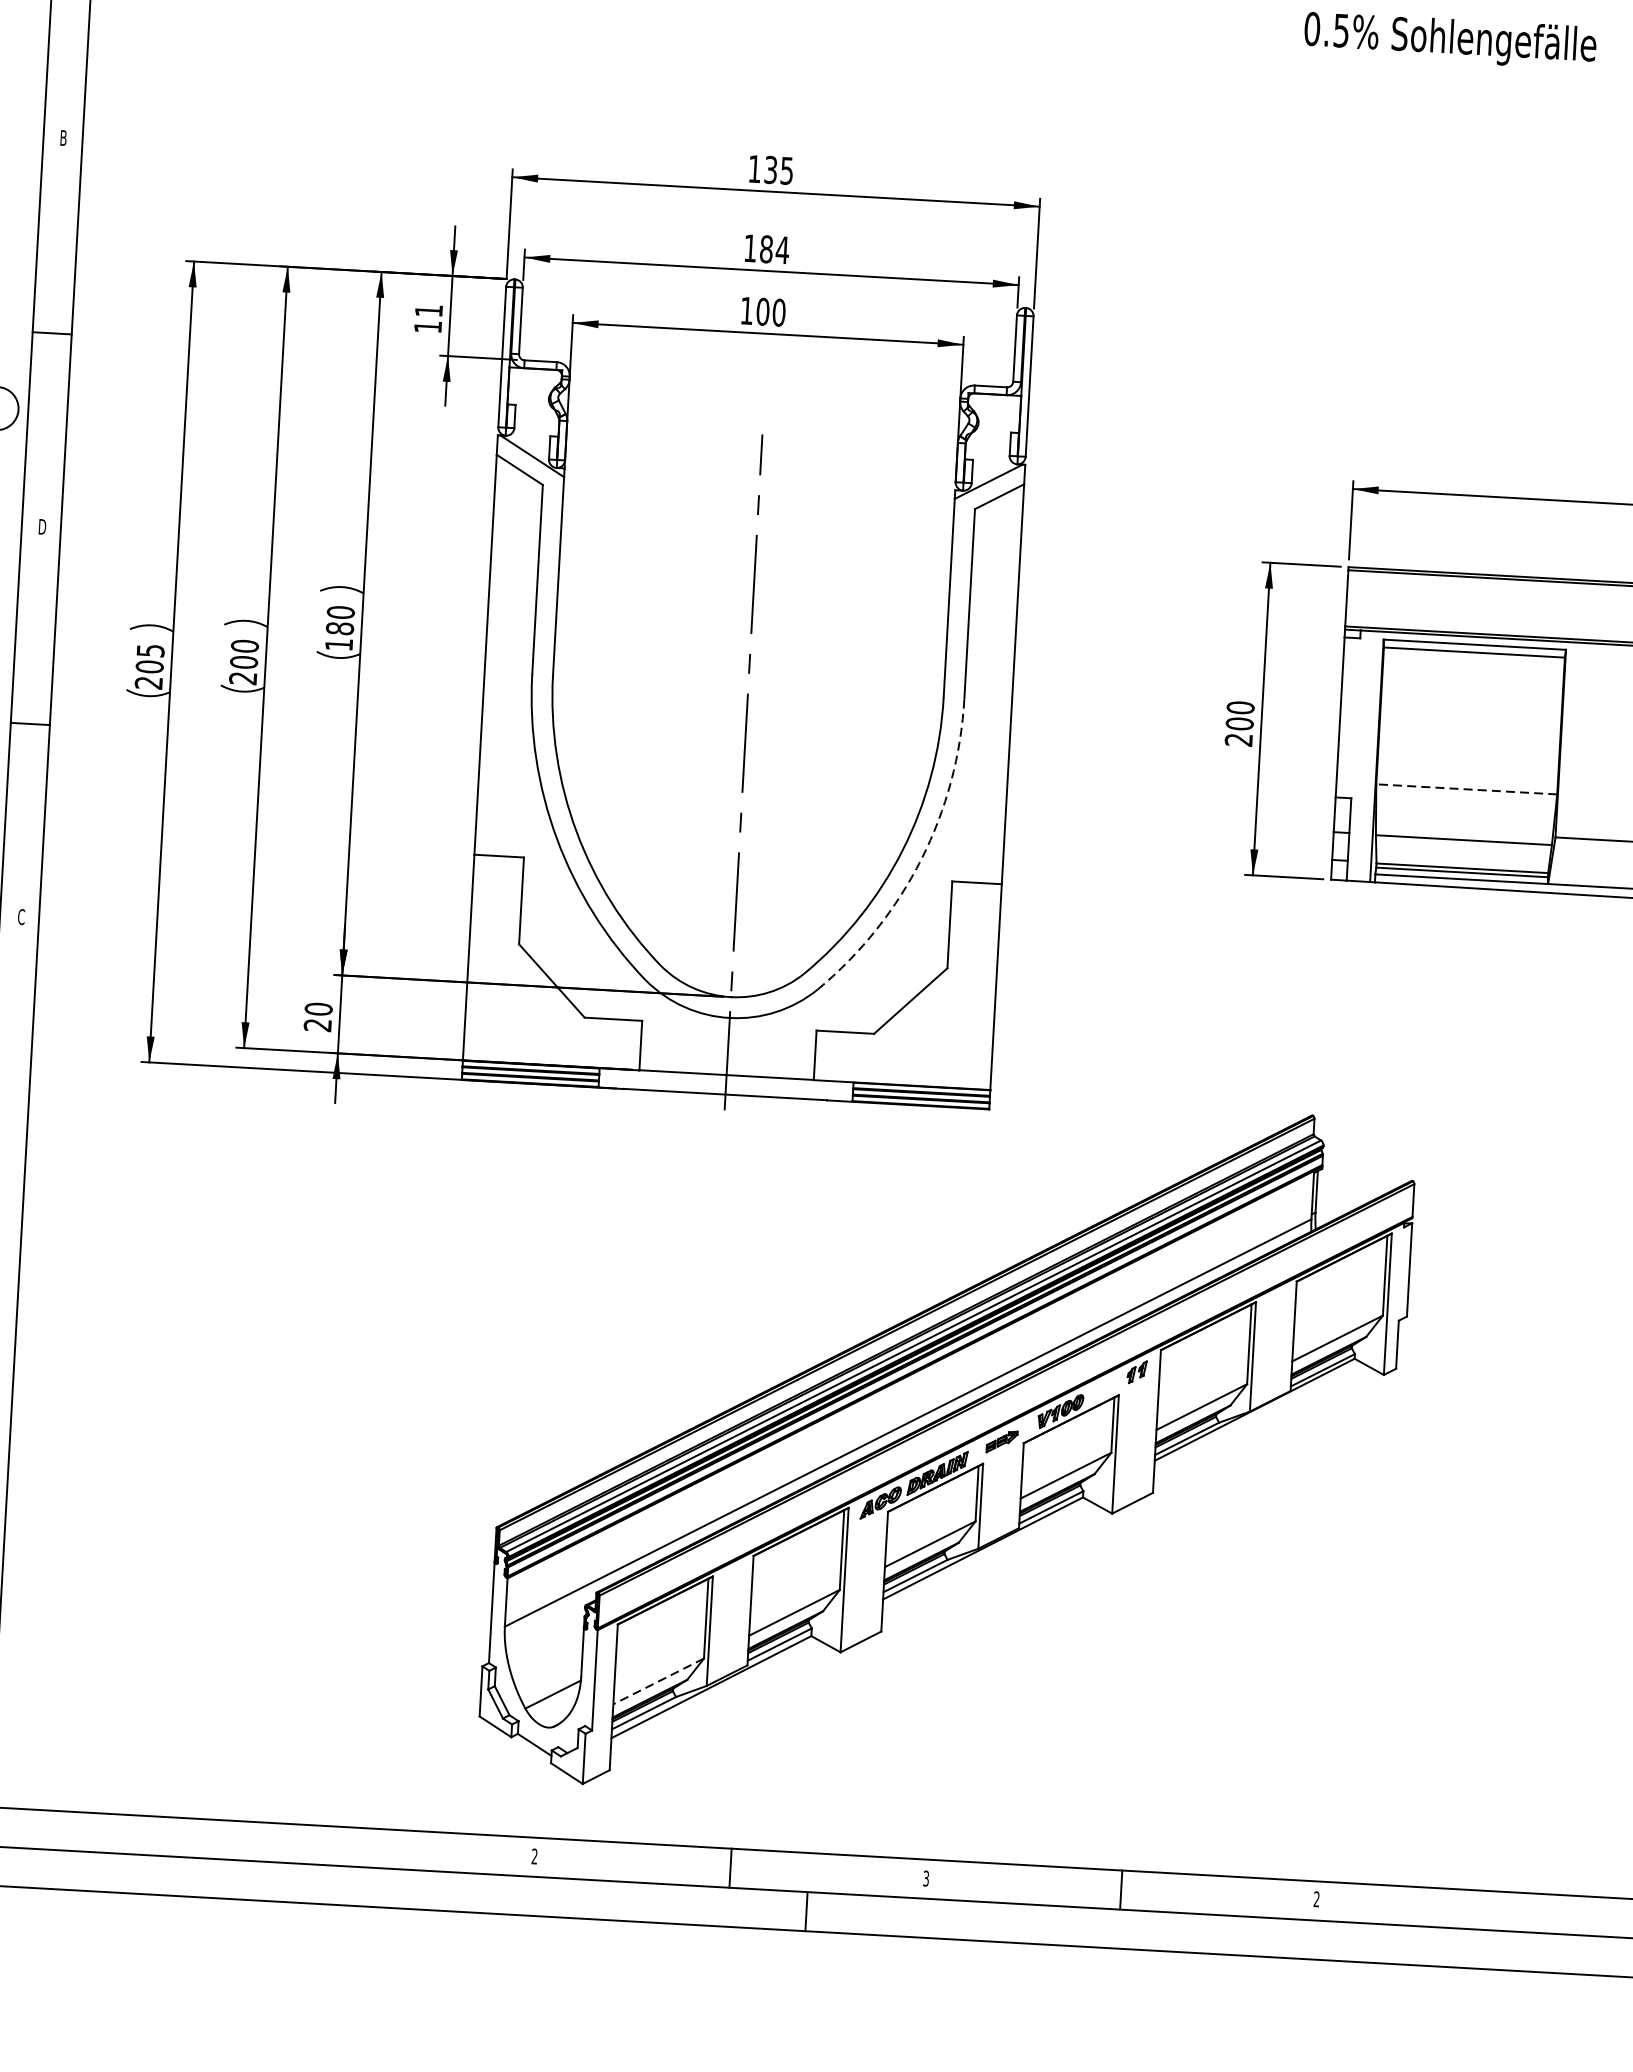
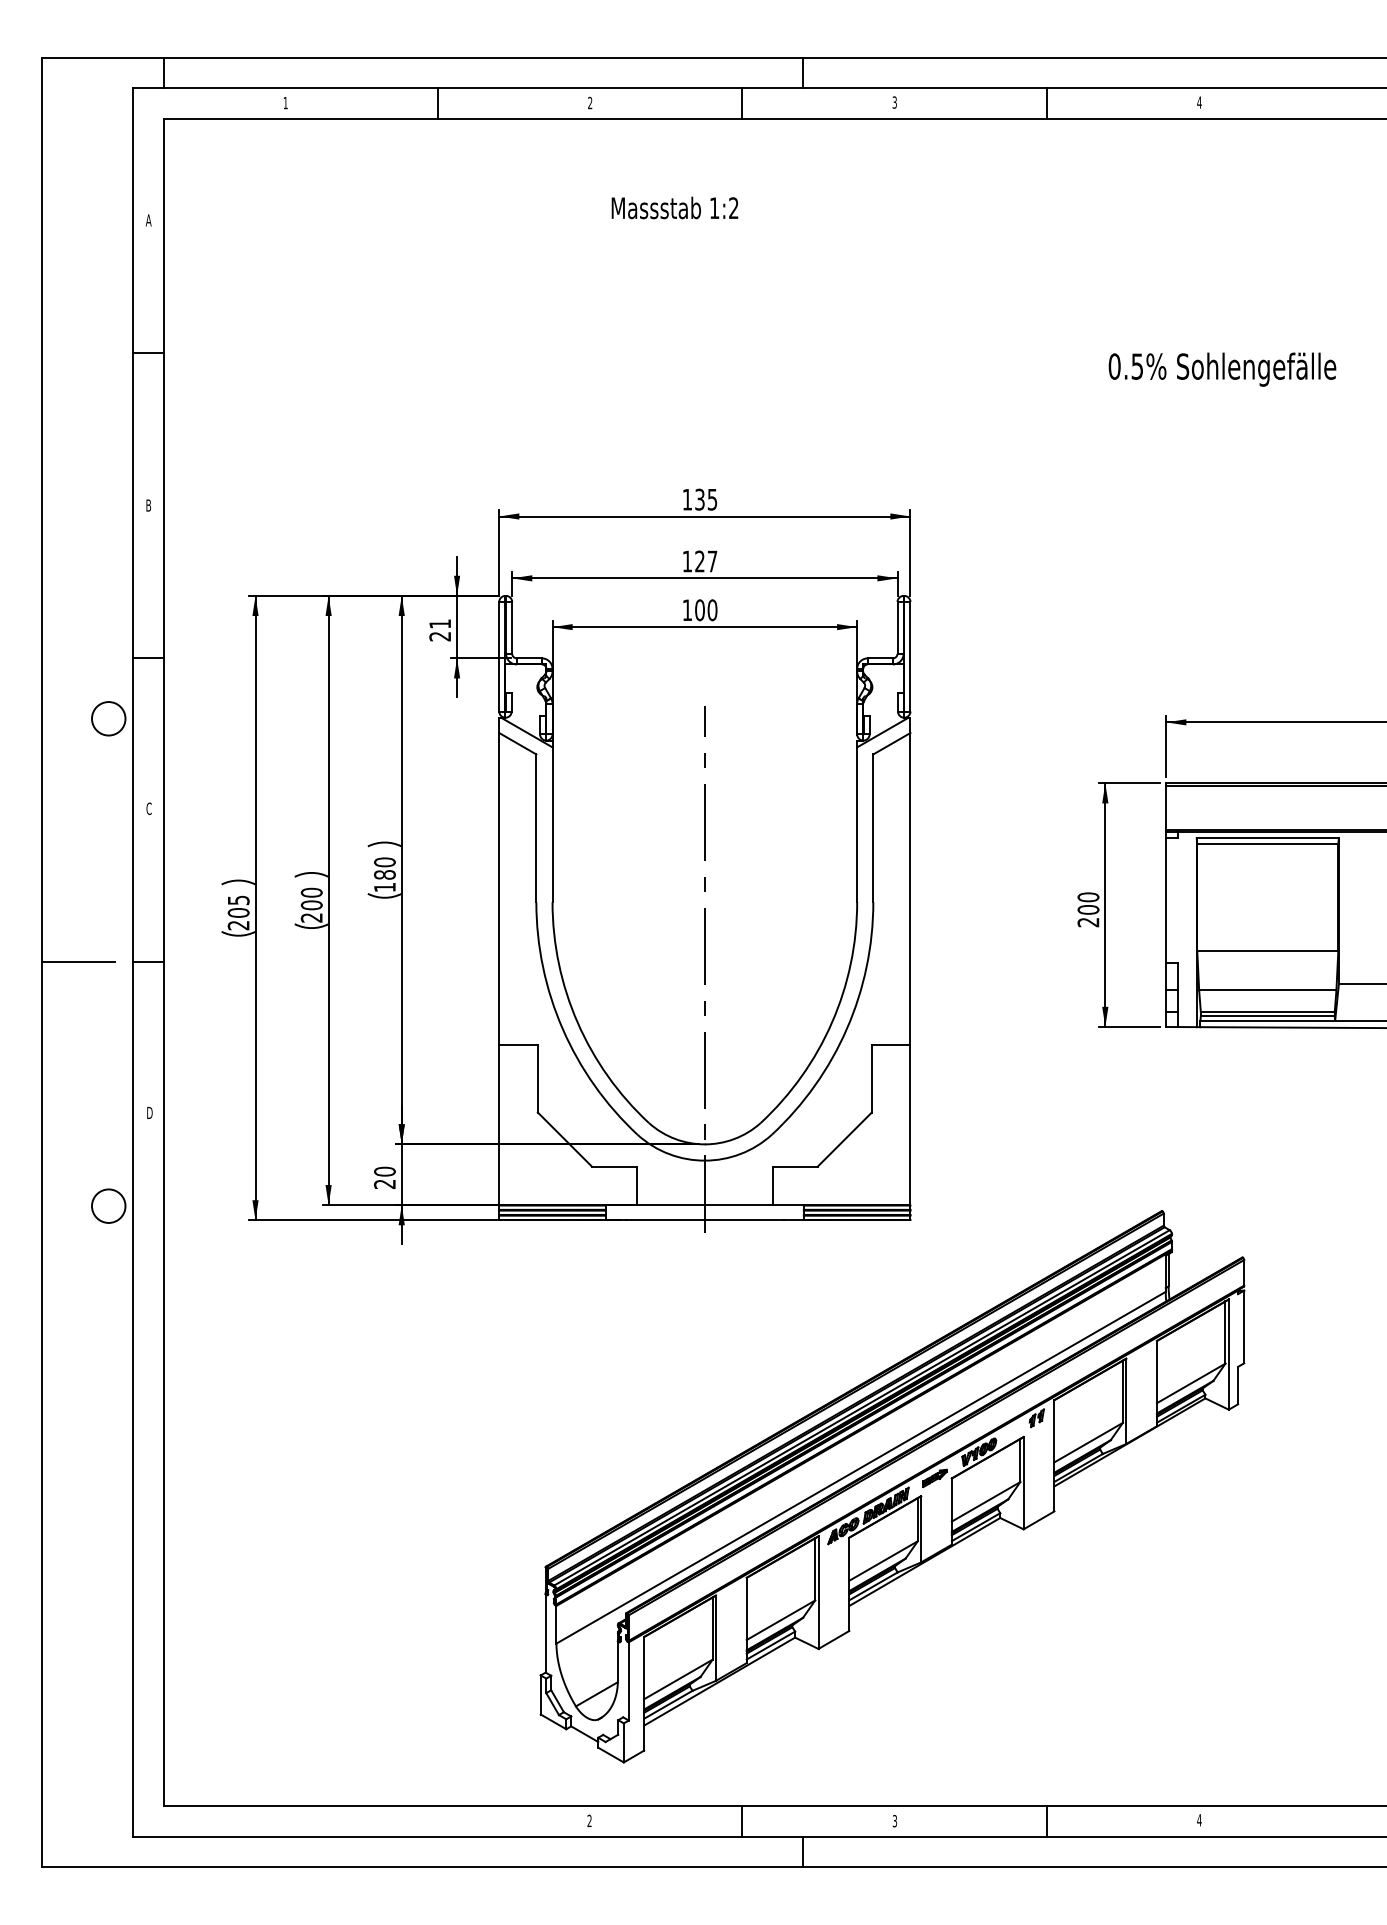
text: (774, 249) -> (706, 561), 184 -> 127
text: (427, 326) -> (439, 636), 11 -> 21
text: (41, 526) -> (148, 808), D -> C
line: (1466, 788) -> (1267, 950), dashed -> solid
arc: (920, 858) -> (846, 1028), dashed -> solid
text: (21, 916) -> (149, 1112), C -> D
line: (658, 1681) -> (678, 1679), dashed -> solid
text: (1316, 1899) -> (1199, 1820), 2 -> 4

